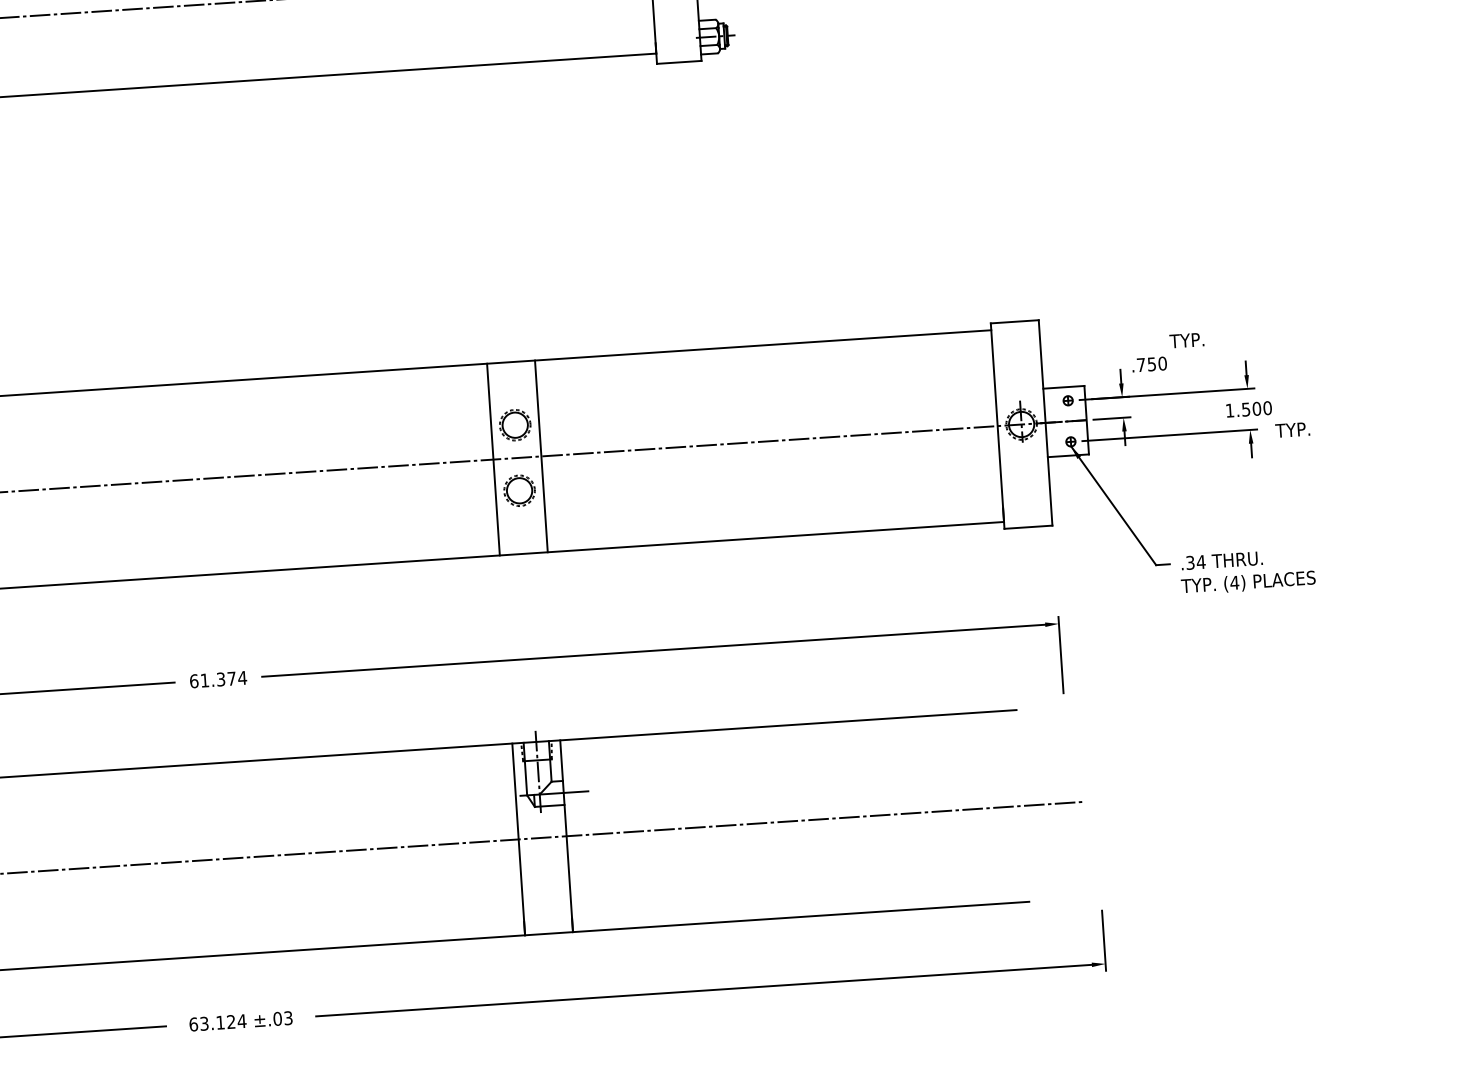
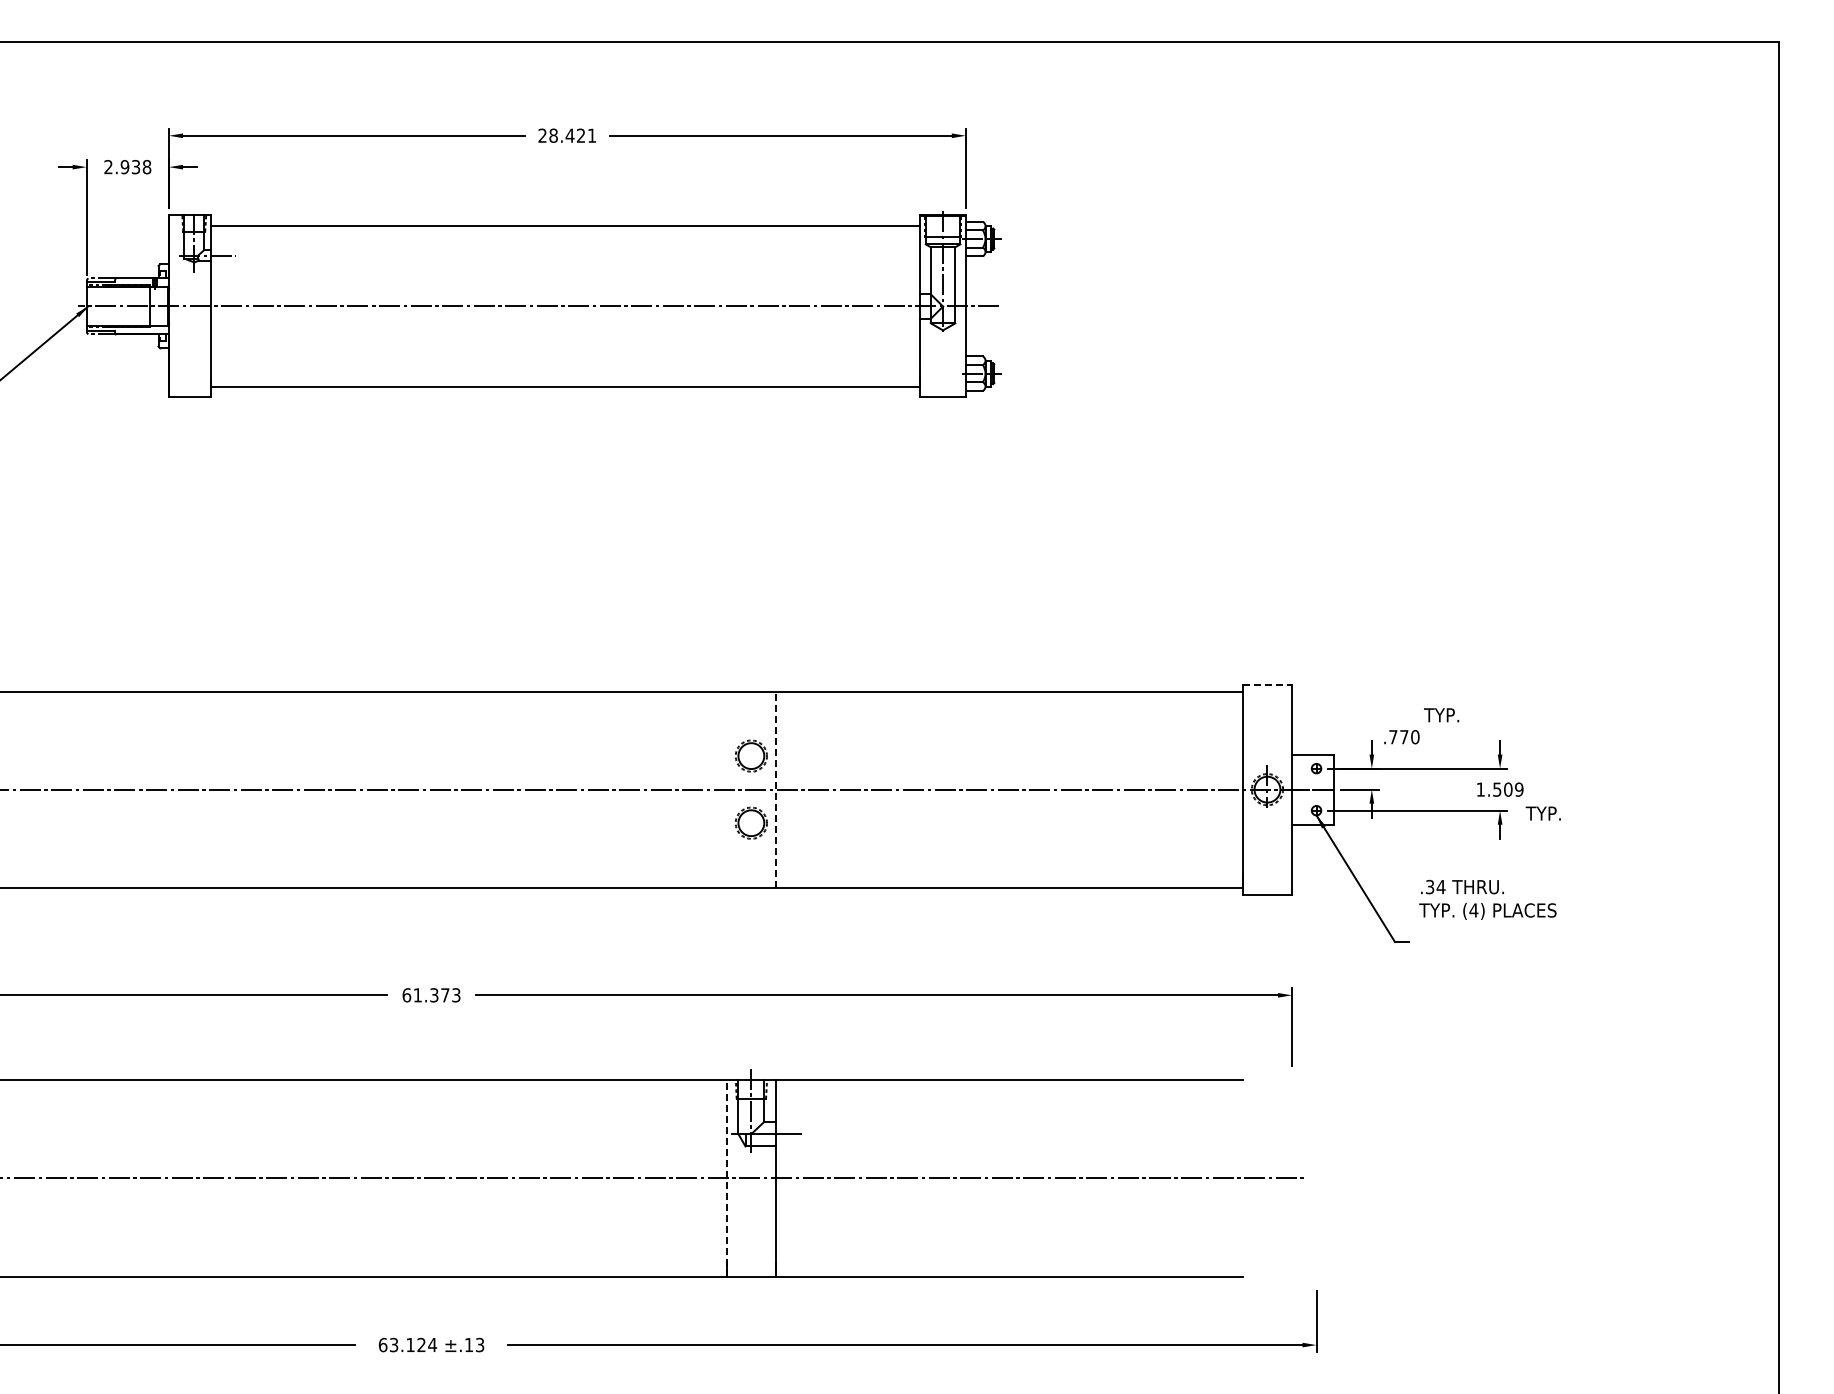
line: (1014, 321) -> (1267, 684), solid -> dashed
text: (1152, 364) -> (1404, 737), .750 -> .770
text: (1267, 408) -> (1519, 789), 1.500 -> 1.509
line: (540, 456) -> (775, 789), solid -> dashed
line: (493, 459) -> (726, 789), removed
text: (1247, 571) -> (1487, 899), moved
text: (241, 678) -> (455, 995), 61.374 -> 61.373
line: (518, 838) -> (726, 1177), solid -> dashed
text: (277, 1018) -> (468, 1344), ±.03 -> ±.13

